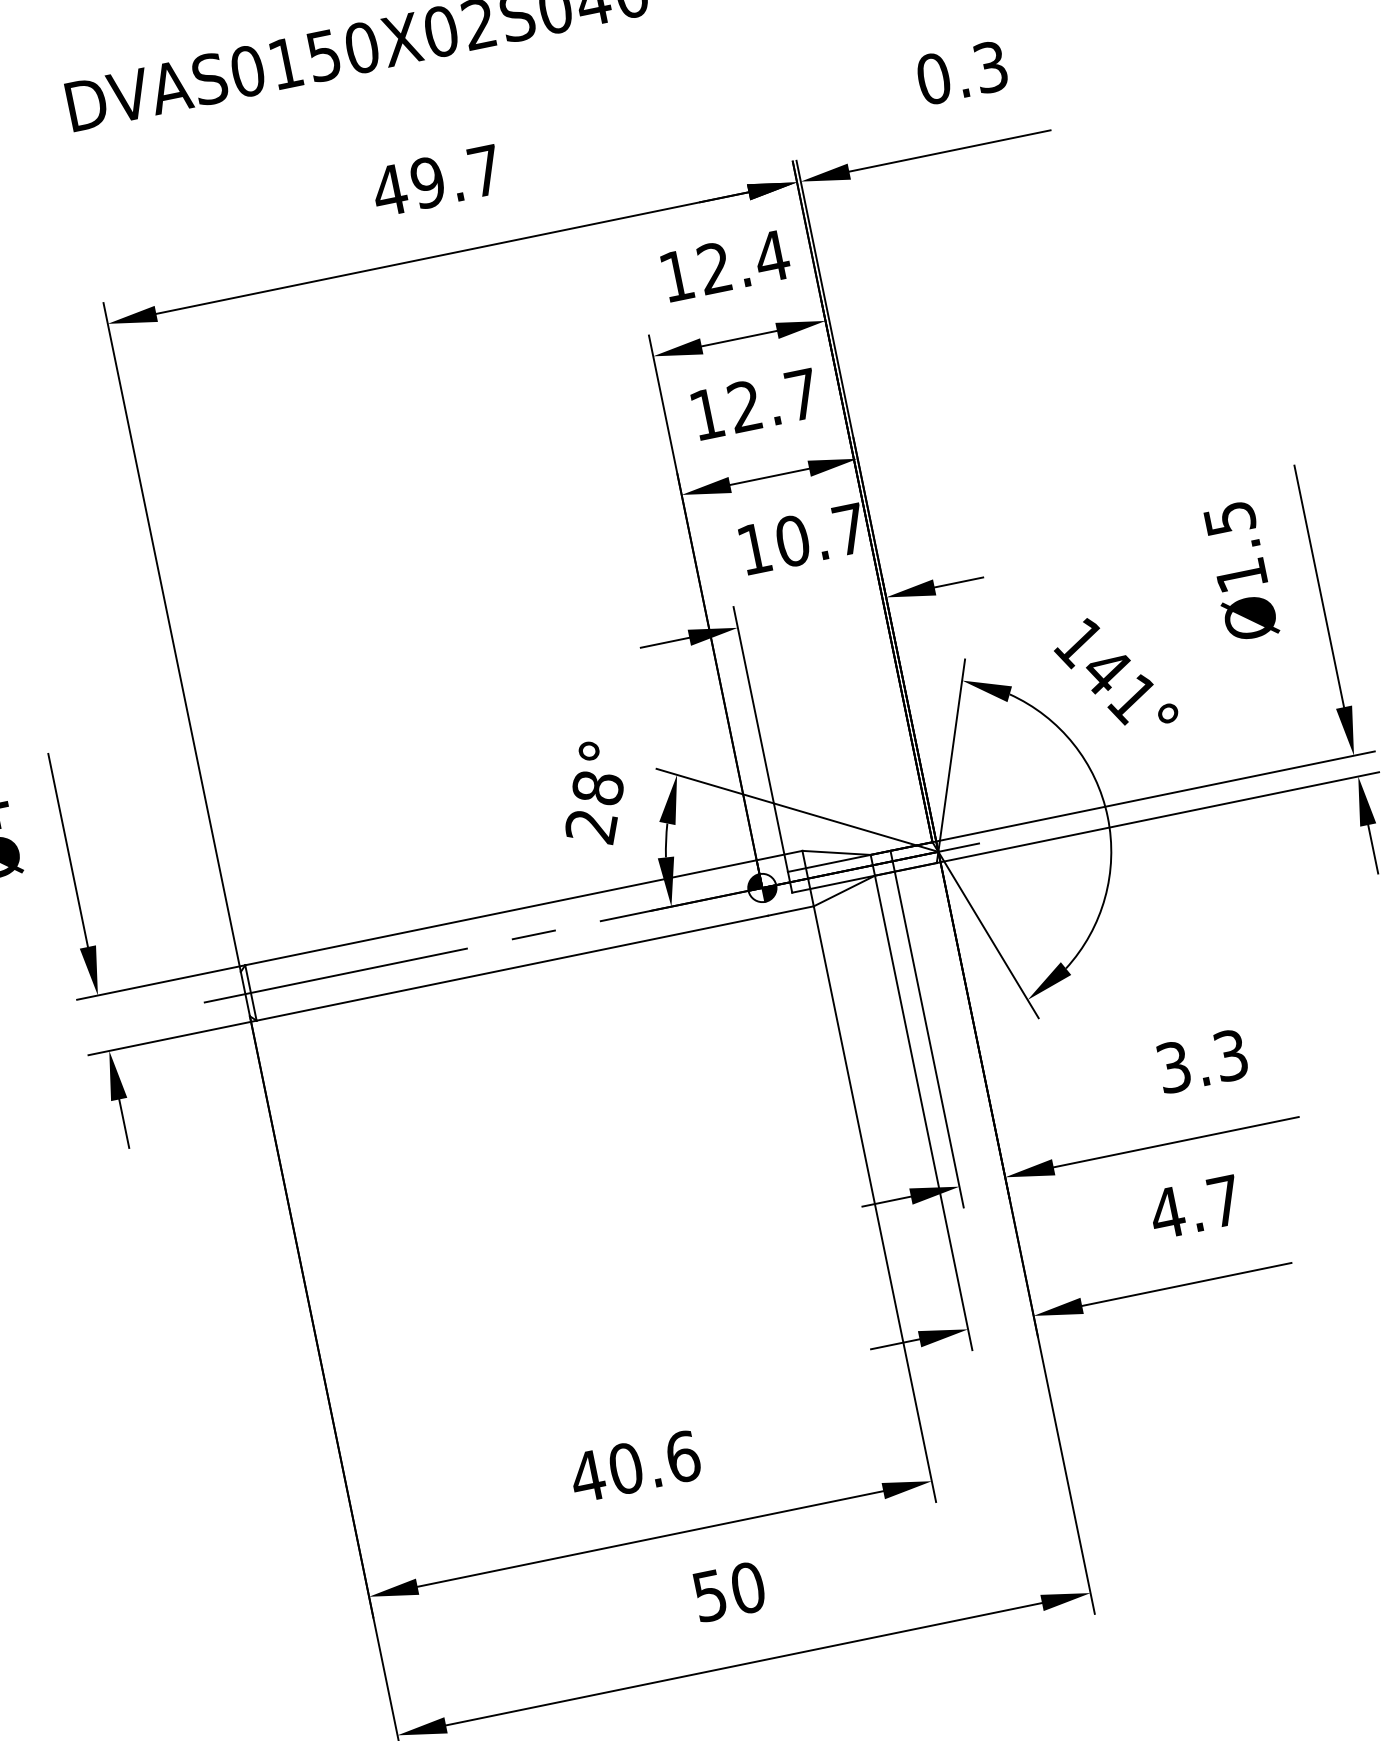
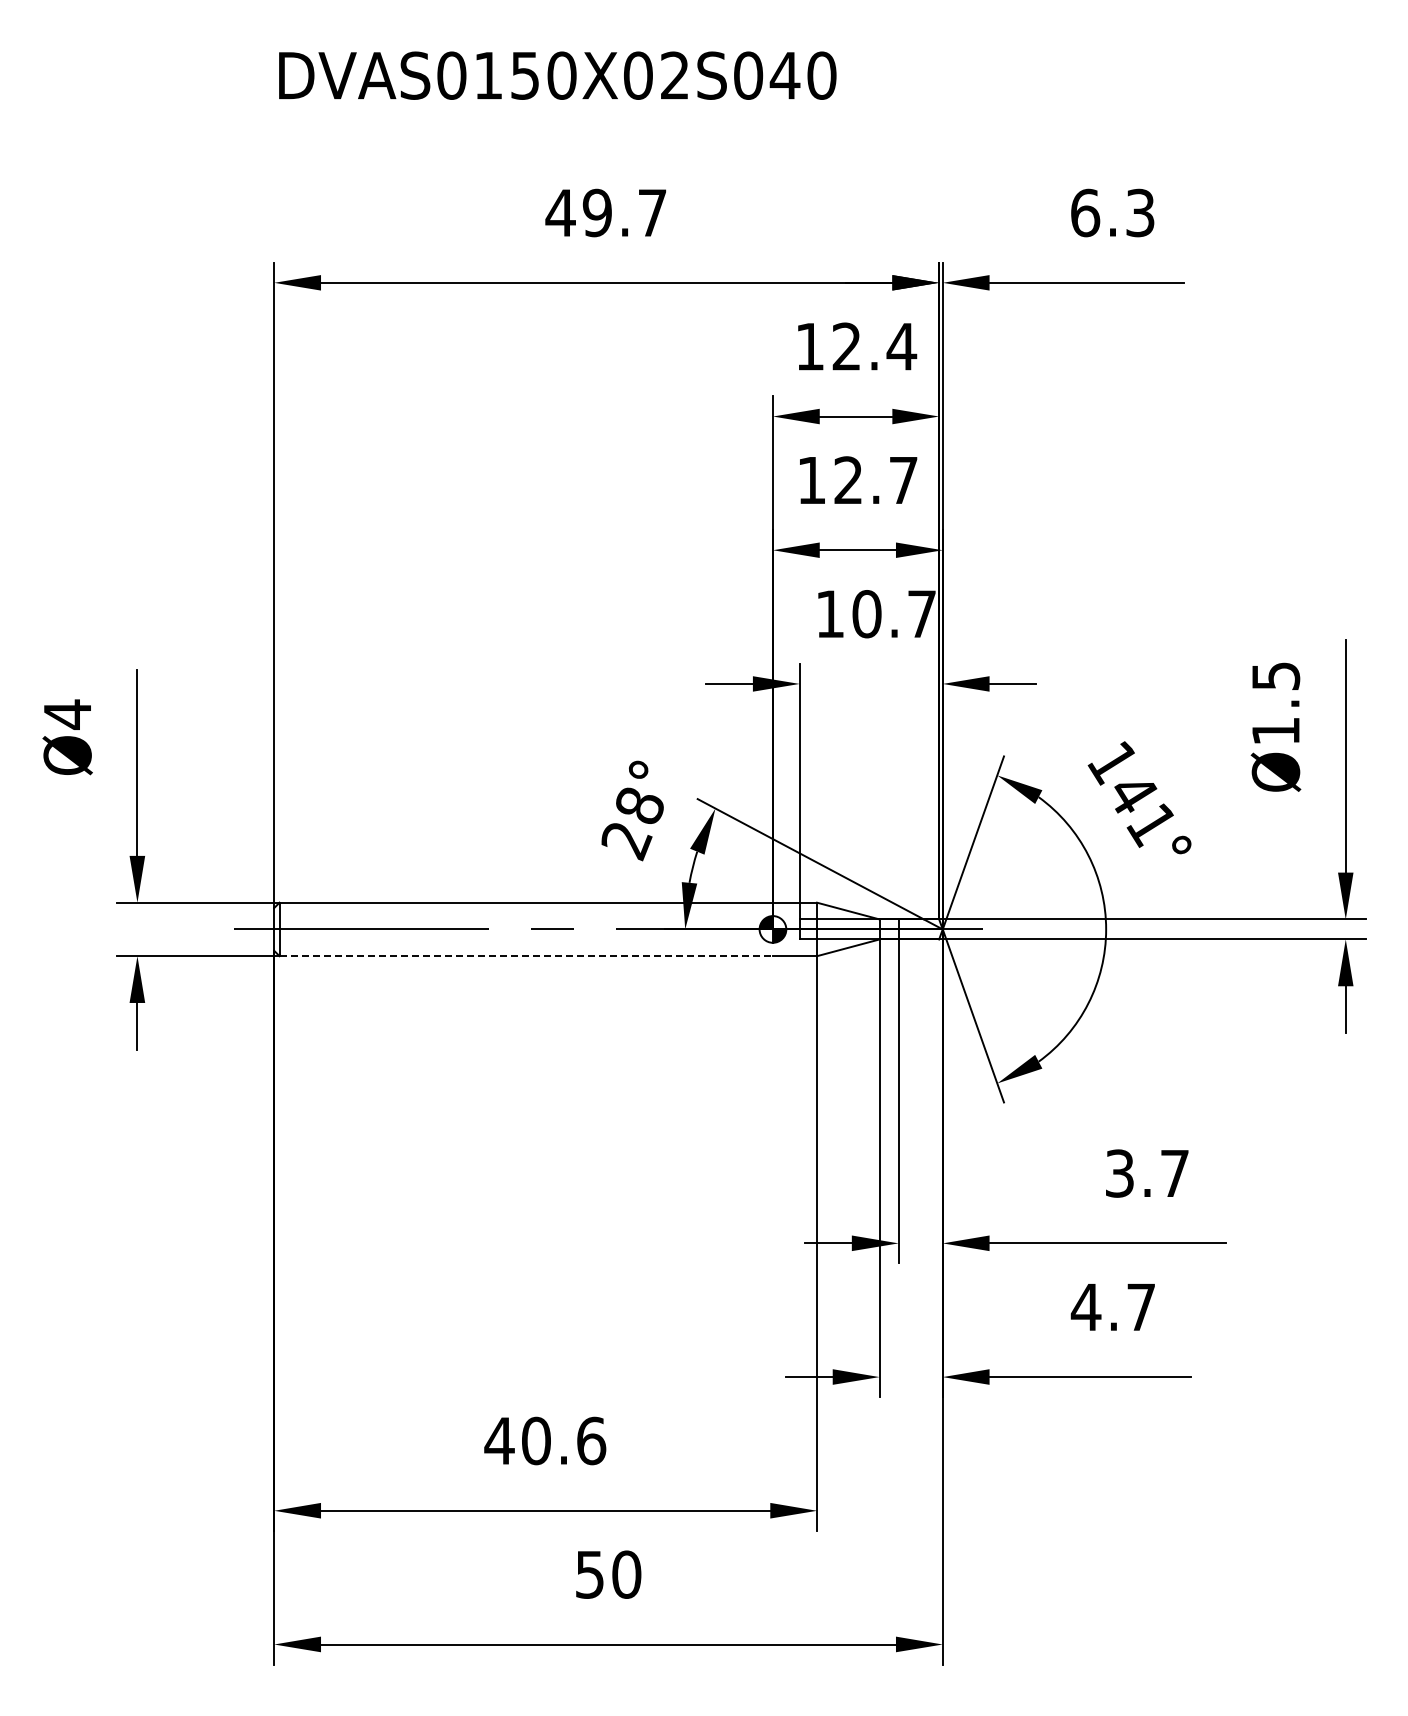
text: (933, 78) -> (1085, 212), 0.3 -> 6.3
line: (512, 968) -> (526, 956), solid -> dashed
text: (1230, 1055) -> (1174, 1173), 3.3 -> 3.7

